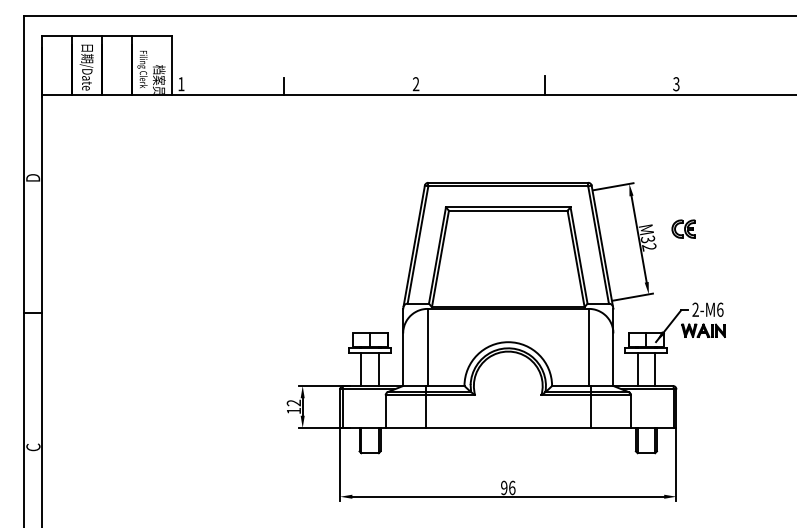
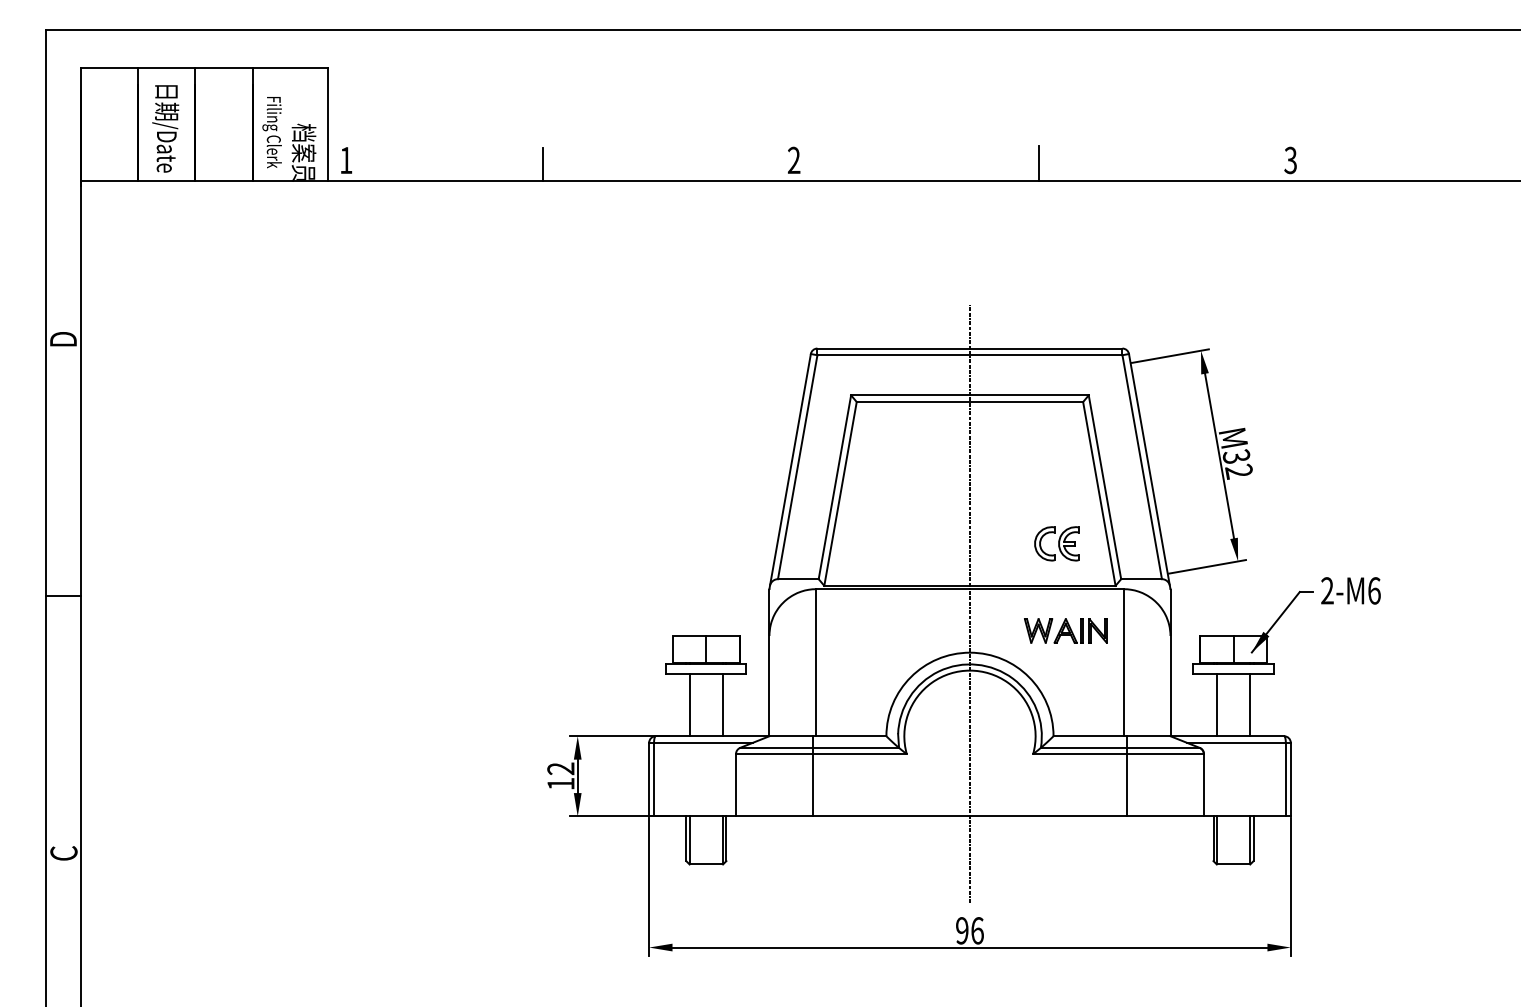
part: (683, 228) -> (1056, 542), moved
line: (508, 316) -> (970, 603), added
part: (703, 330) -> (1065, 630), moved

